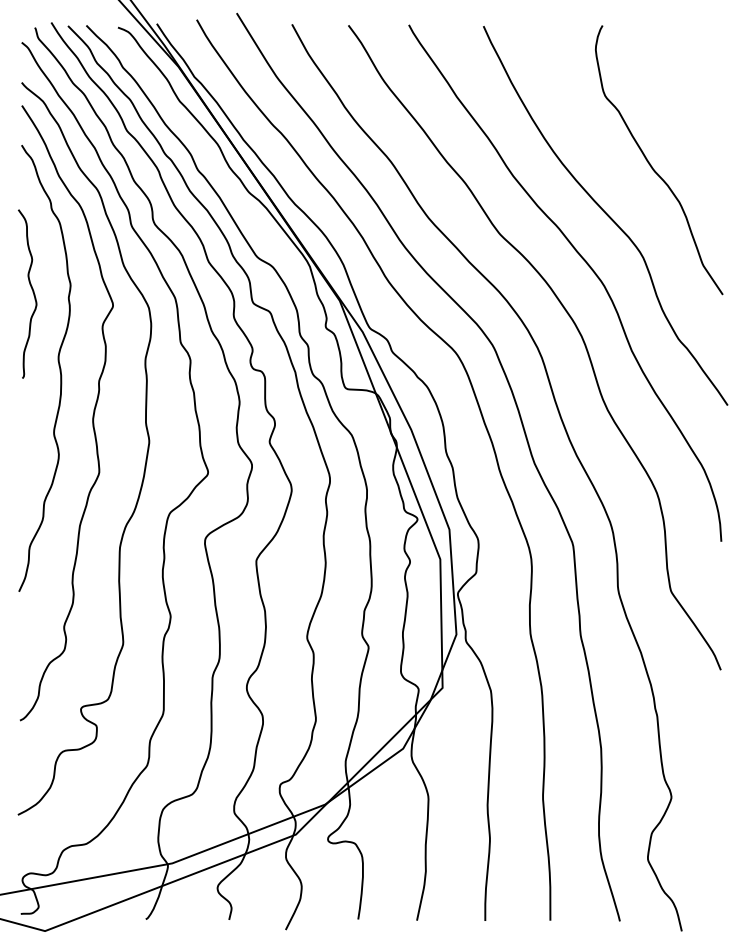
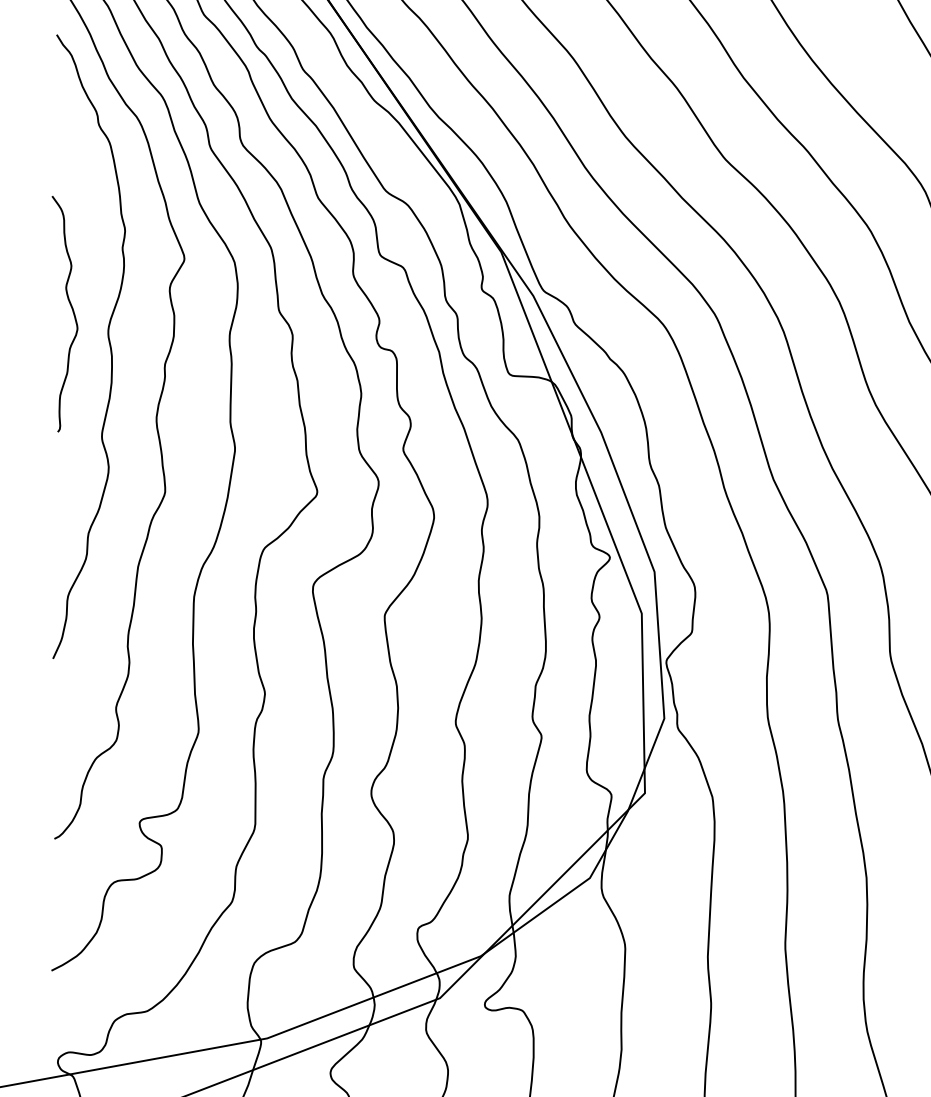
curve: (32, 292) -> (71, 311), moved

